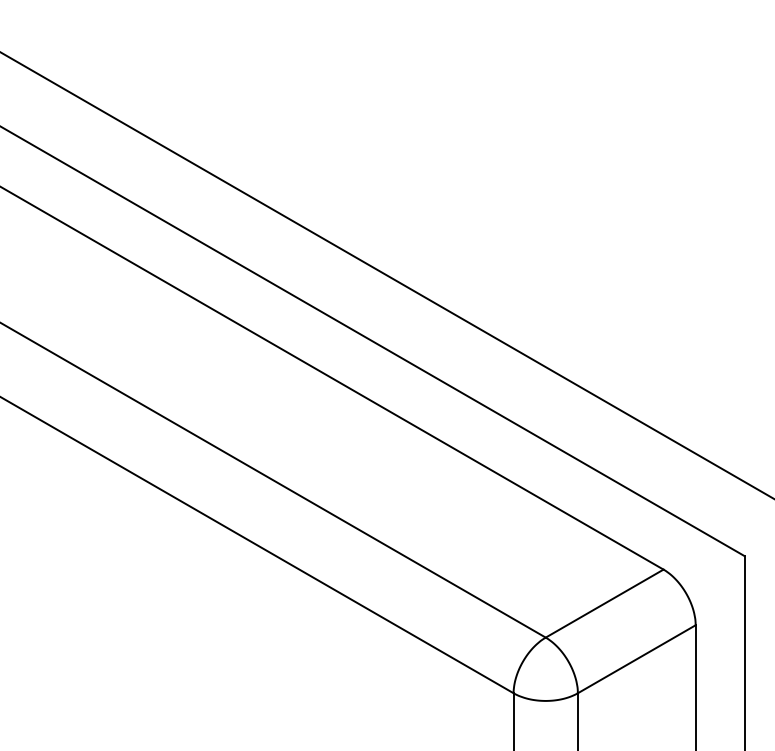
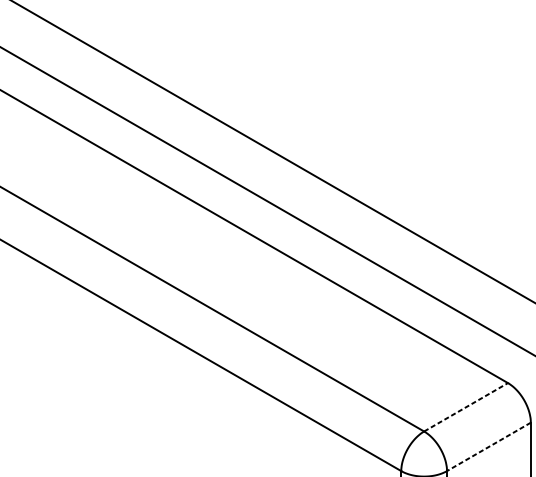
line: (605, 603) -> (466, 407), solid -> dashed
line: (636, 659) -> (488, 447), solid -> dashed

